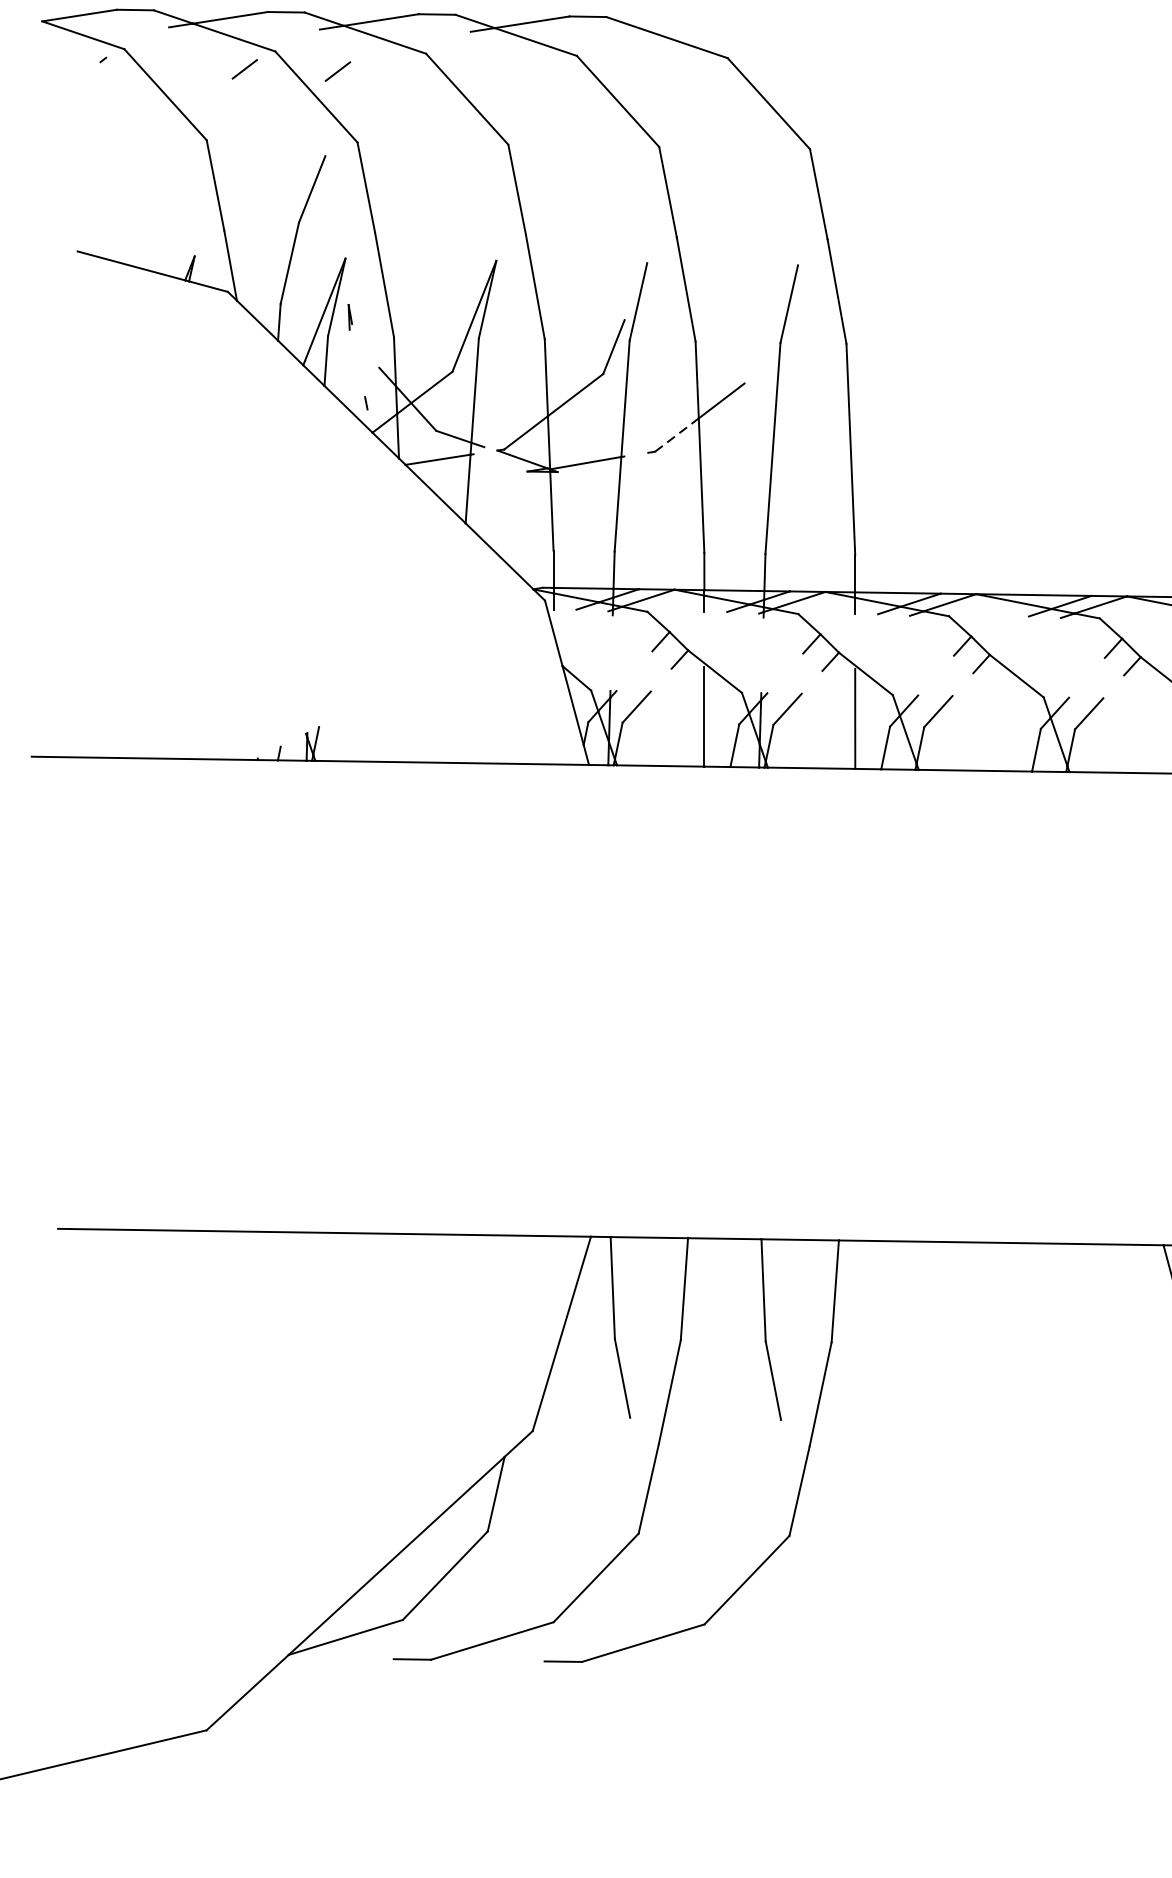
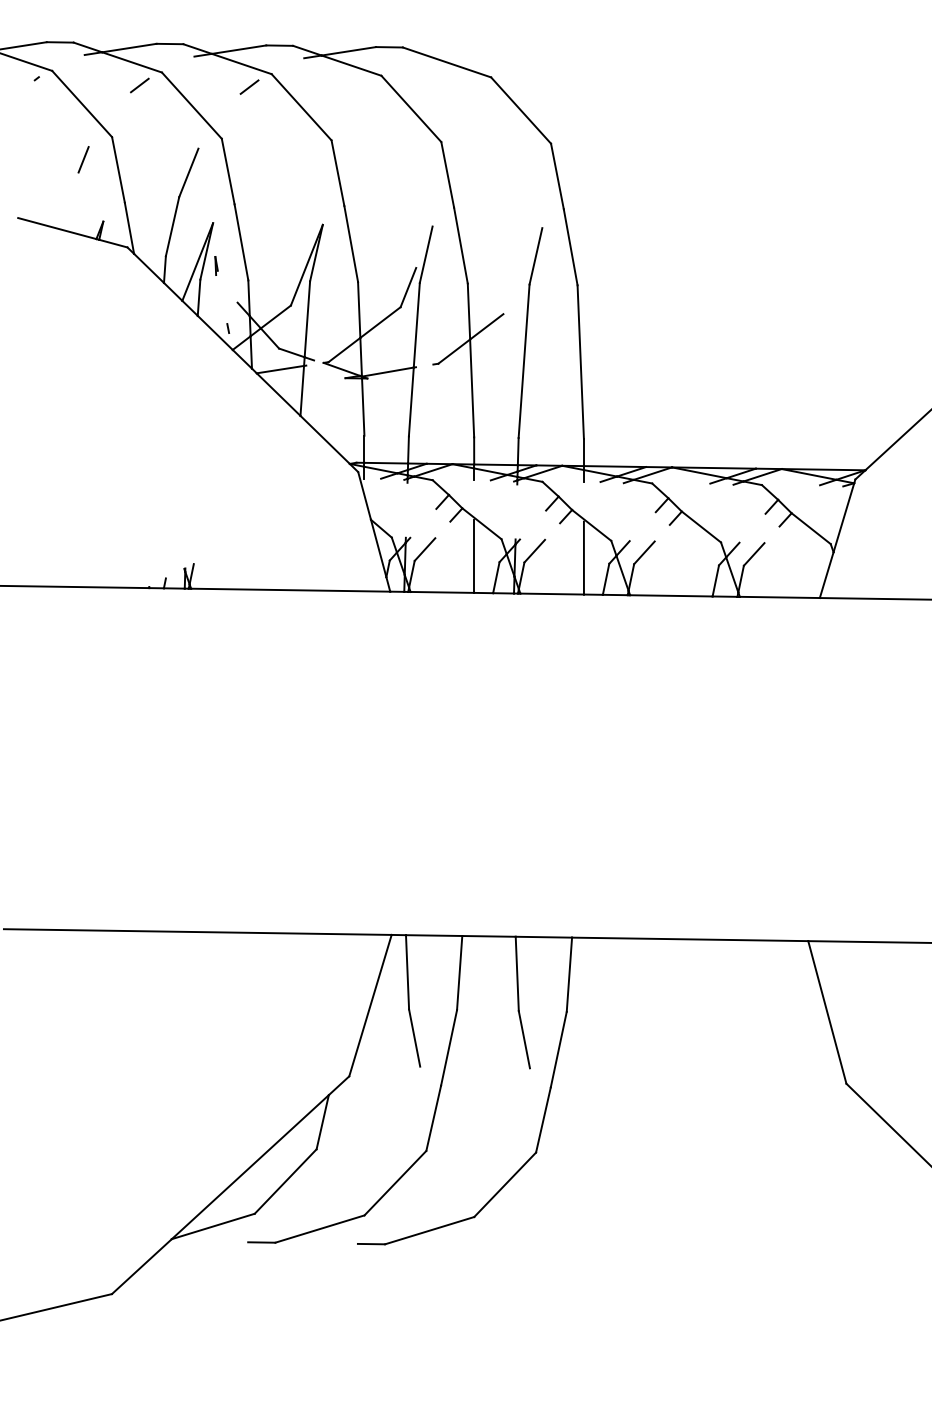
line: (337, 70) -> (249, 86), moved
line: (167, 170) -> (83, 159), added
line: (677, 434) -> (454, 351), dashed -> solid

